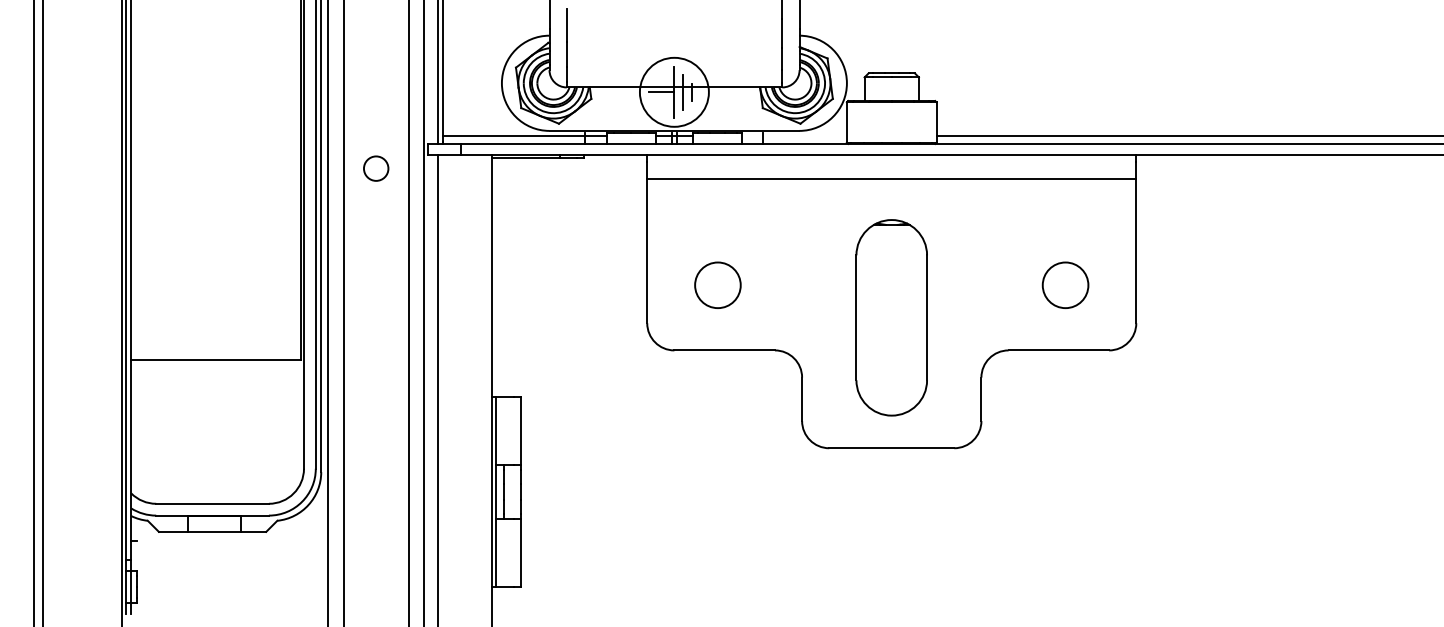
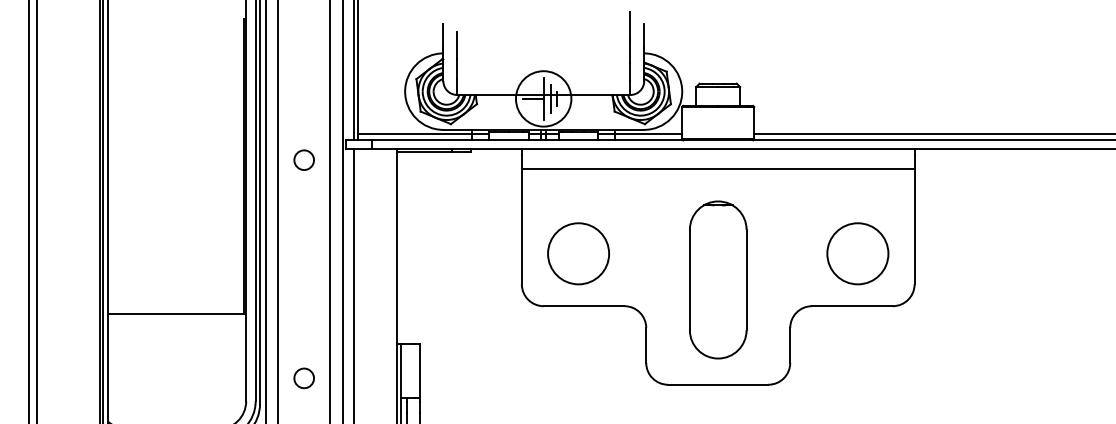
line: (794, 135) -> (640, 133), added
circle: (717, 285) -> (578, 254), size x1.67
circle: (1065, 285) -> (857, 254), size x1.67
circle: (376, 440) -> (304, 378), added

